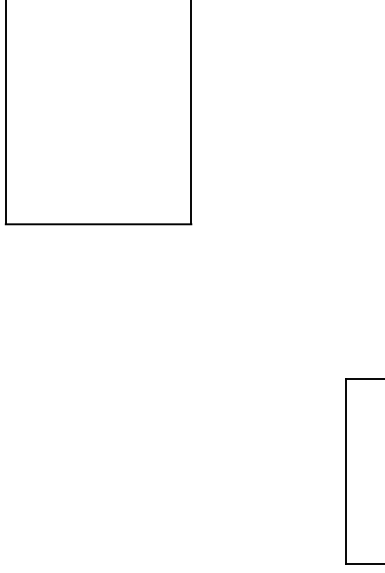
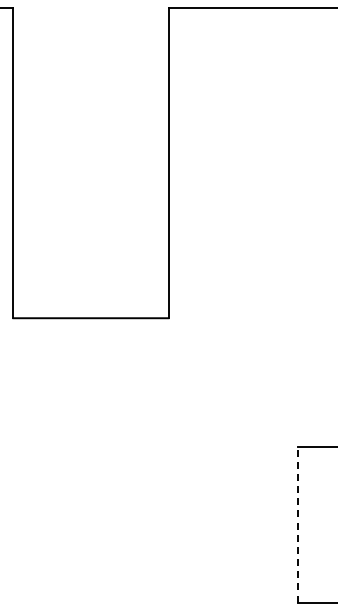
line: (345, 472) -> (297, 525), solid -> dashed

